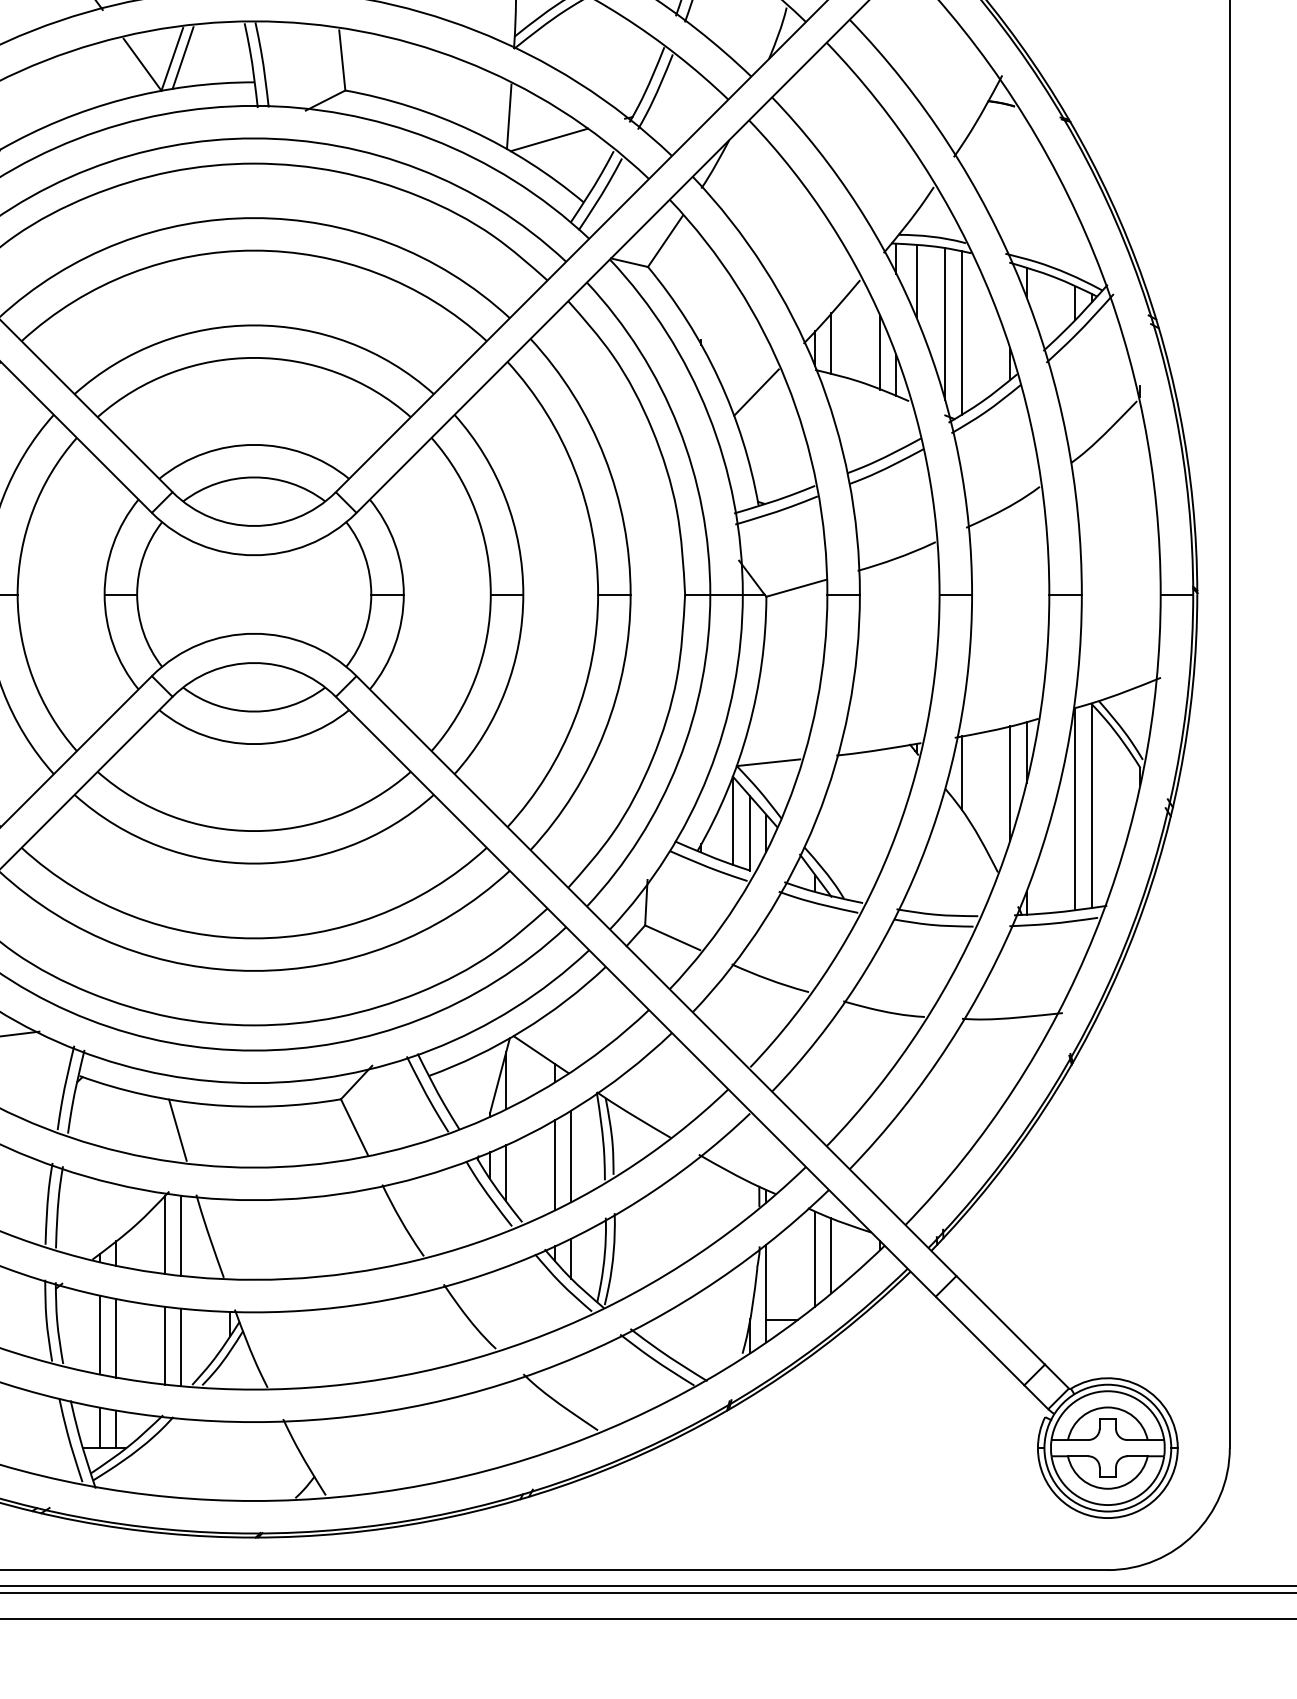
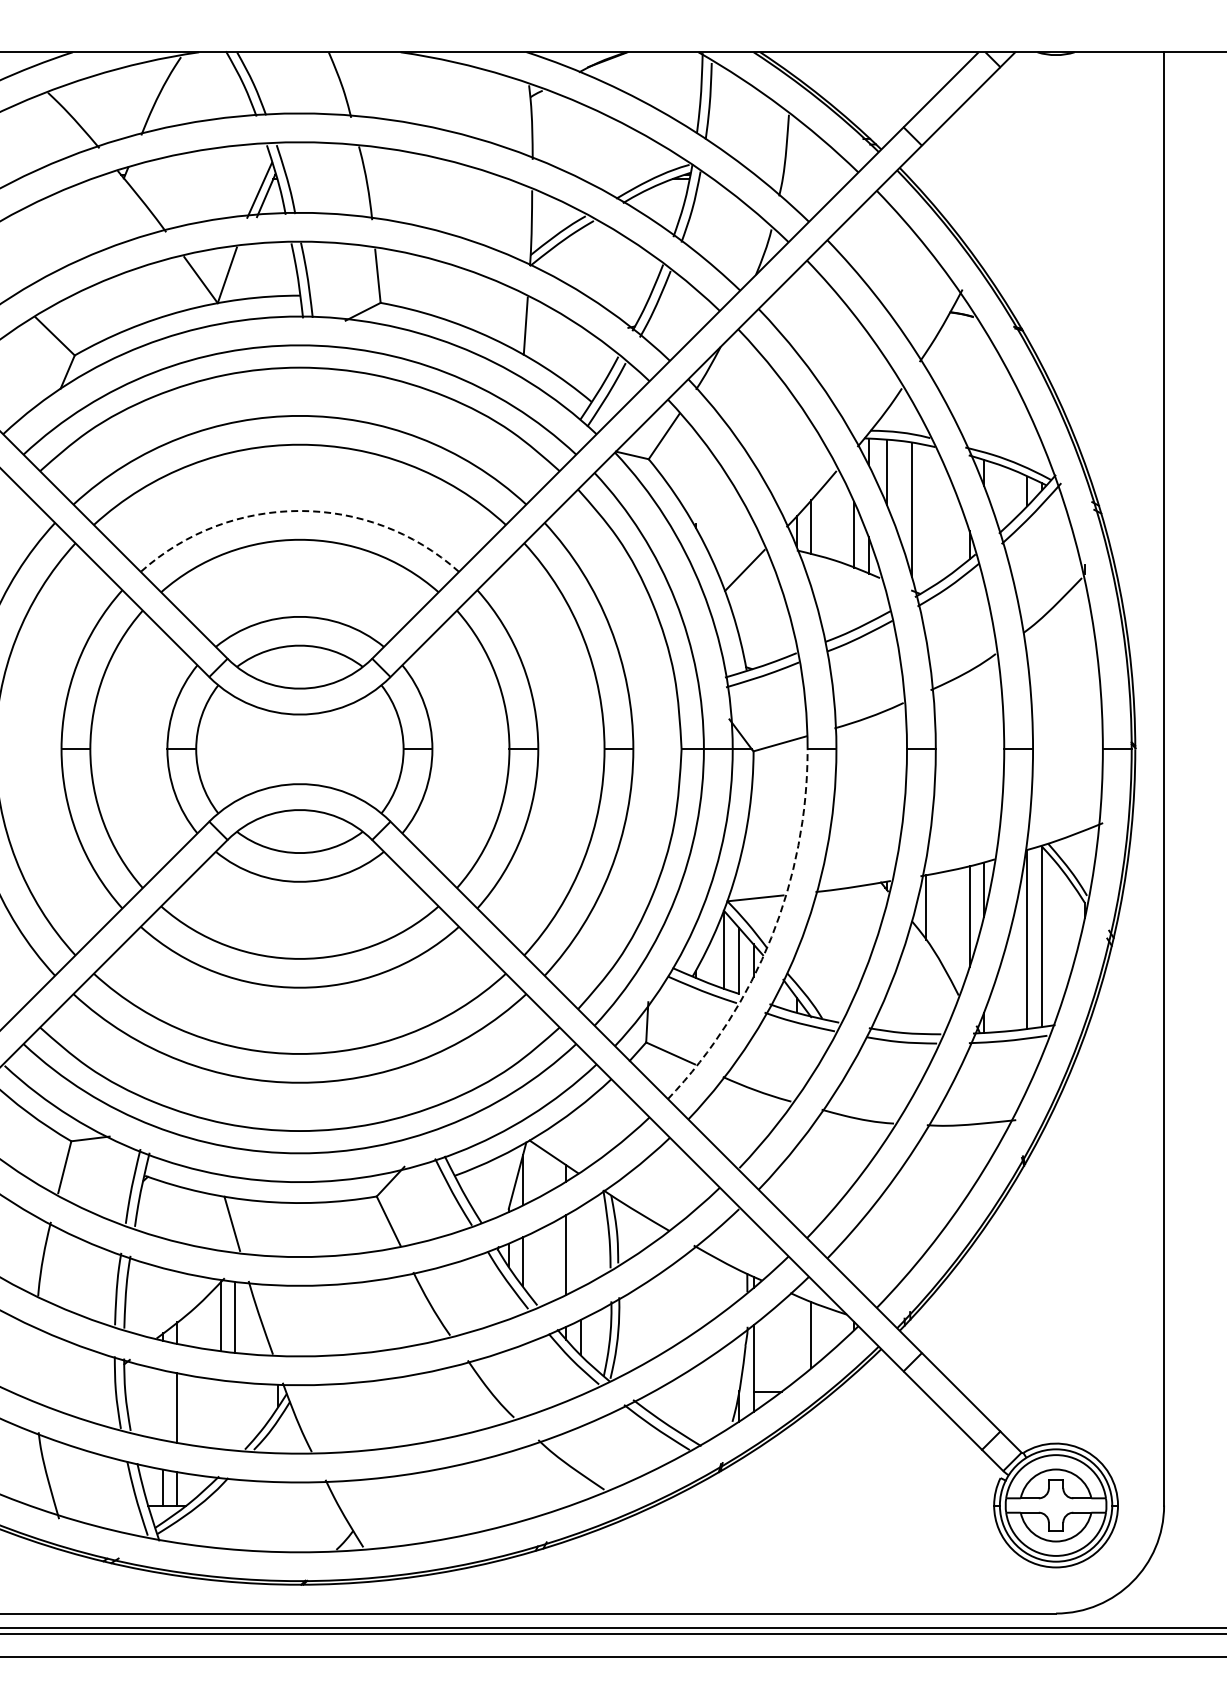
line: (182, 57) -> (236, 273), removed
line: (549, 139) -> (561, 346), removed
arc: (253, 324) -> (299, 510), solid -> dashed
line: (961, 332) -> (926, 517), removed
arc: (786, 806) -> (771, 937), solid -> dashed
line: (570, 1155) -> (580, 1246), removed
line: (814, 1258) -> (796, 1337), removed
line: (100, 1335) -> (163, 1405), removed
line: (164, 1345) -> (220, 1414), removed
line: (181, 1346) -> (235, 1415), removed

